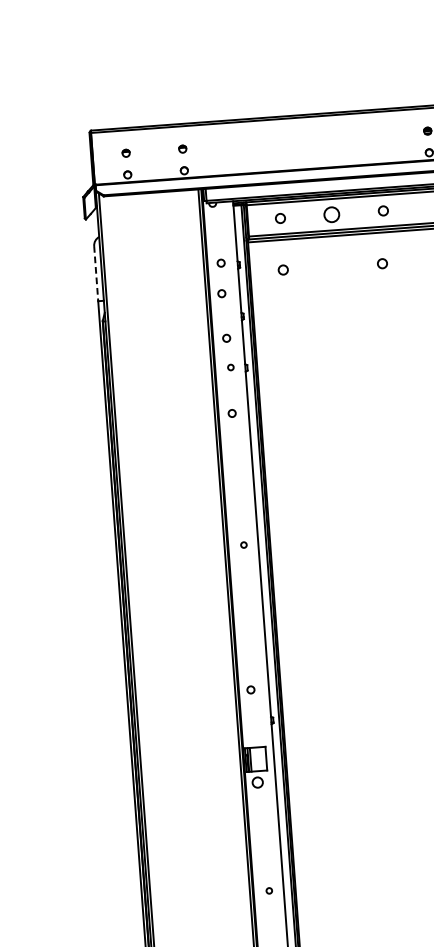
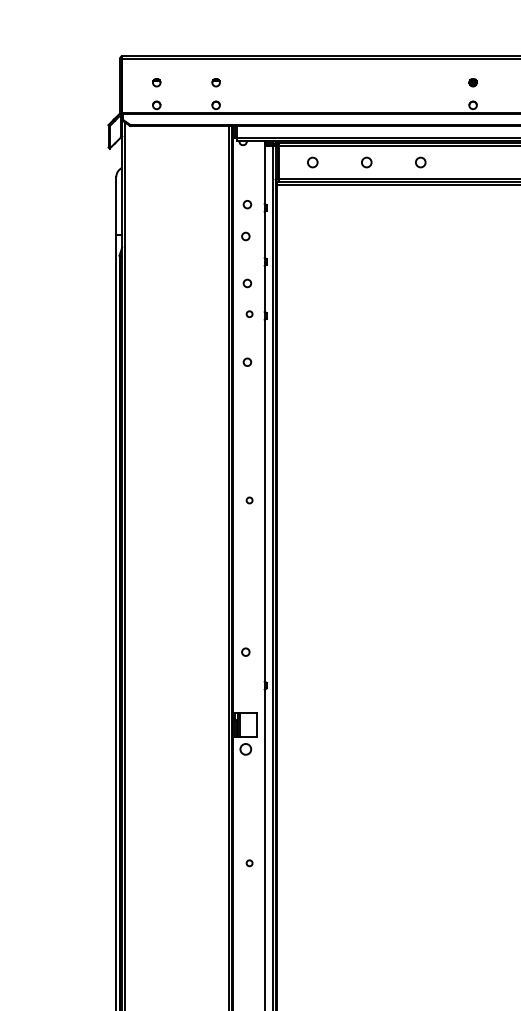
circle: (331, 214) -> (366, 162), size x0.62
circle: (382, 263) -> (415, 217), removed
circle: (283, 270) -> (311, 216), removed
line: (96, 273) -> (116, 205), dashed -> solid

